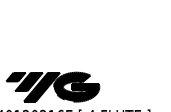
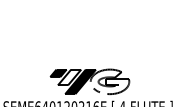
fill: (28, 82) -> (69, 77), removed
fill: (76, 86) -> (109, 81), removed

